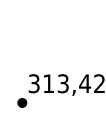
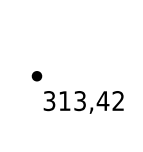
part: (21, 103) -> (36, 76), moved

